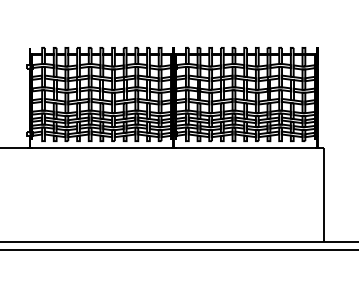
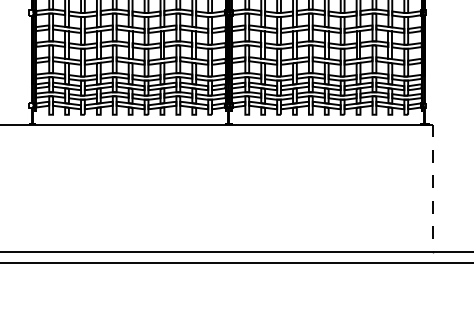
line: (323, 195) -> (432, 188), solid -> dashed

